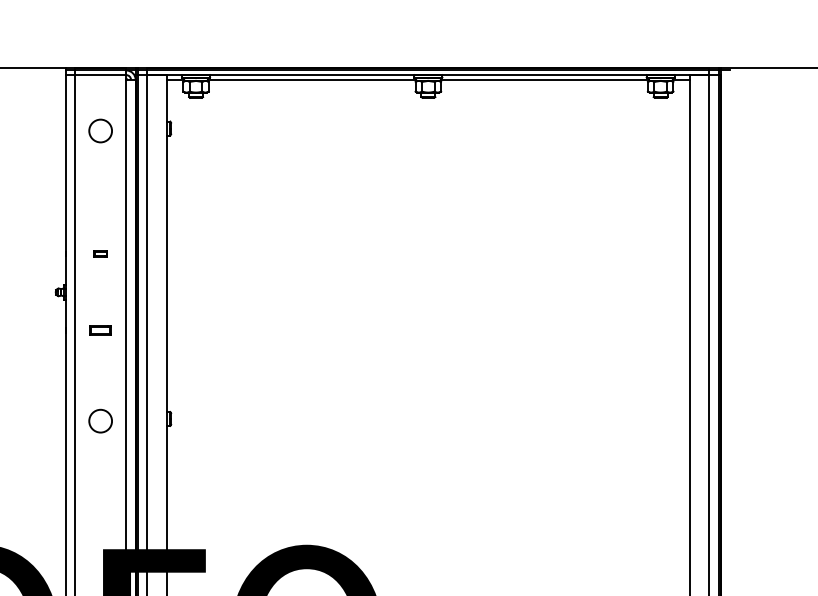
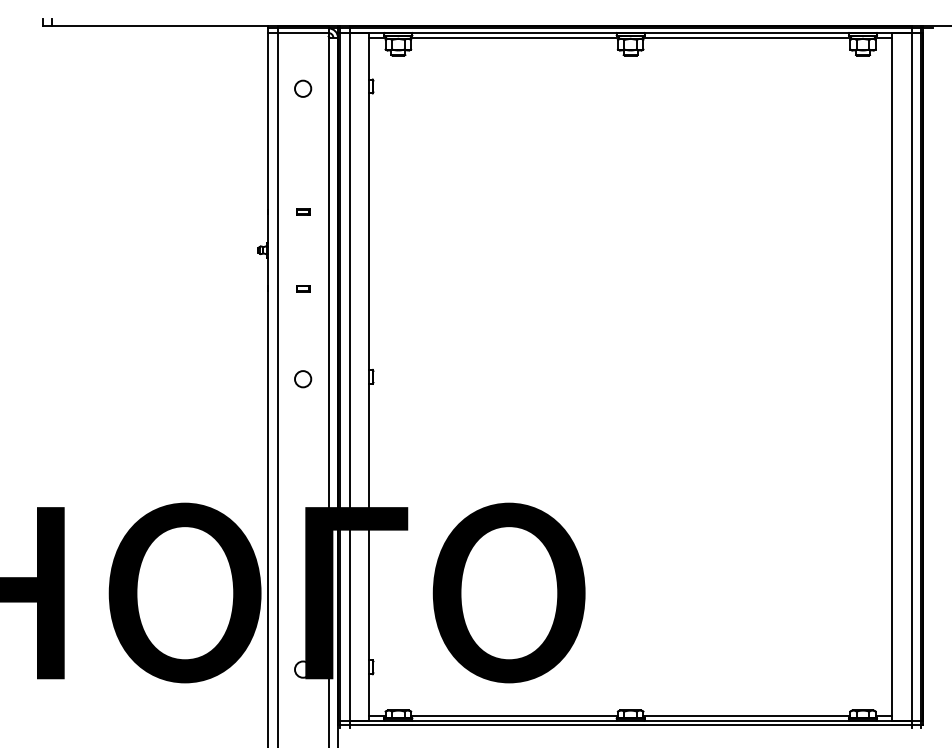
circle: (101, 130) -> (303, 88), size x0.71
part: (101, 330) -> (303, 288), size x0.62
circle: (101, 421) -> (303, 379), size x0.71

